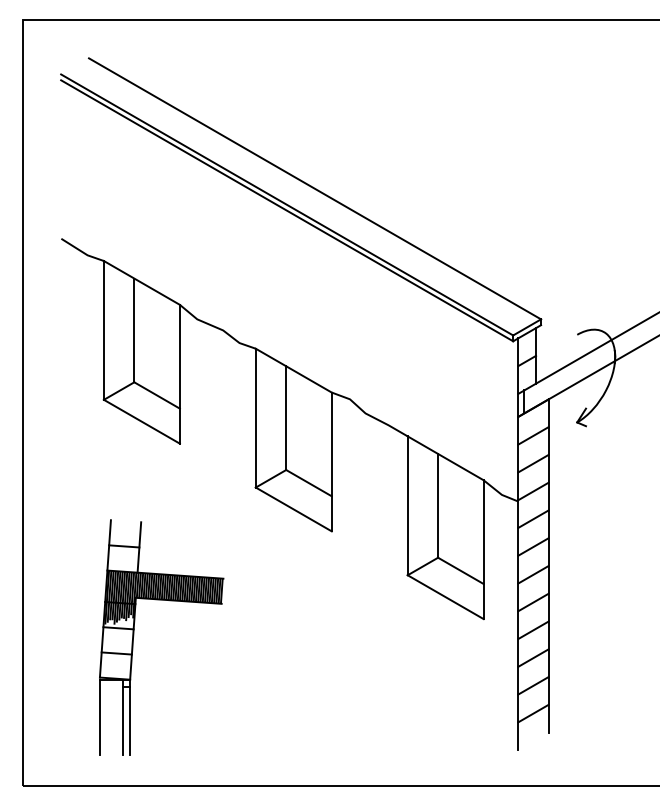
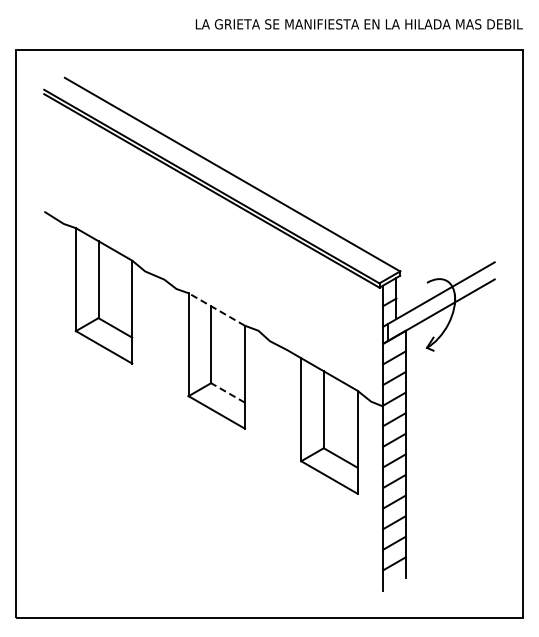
line: (293, 370) -> (216, 309), solid -> dashed
line: (309, 482) -> (228, 392), solid -> dashed
part: (134, 637) -> (98, 507), removed

